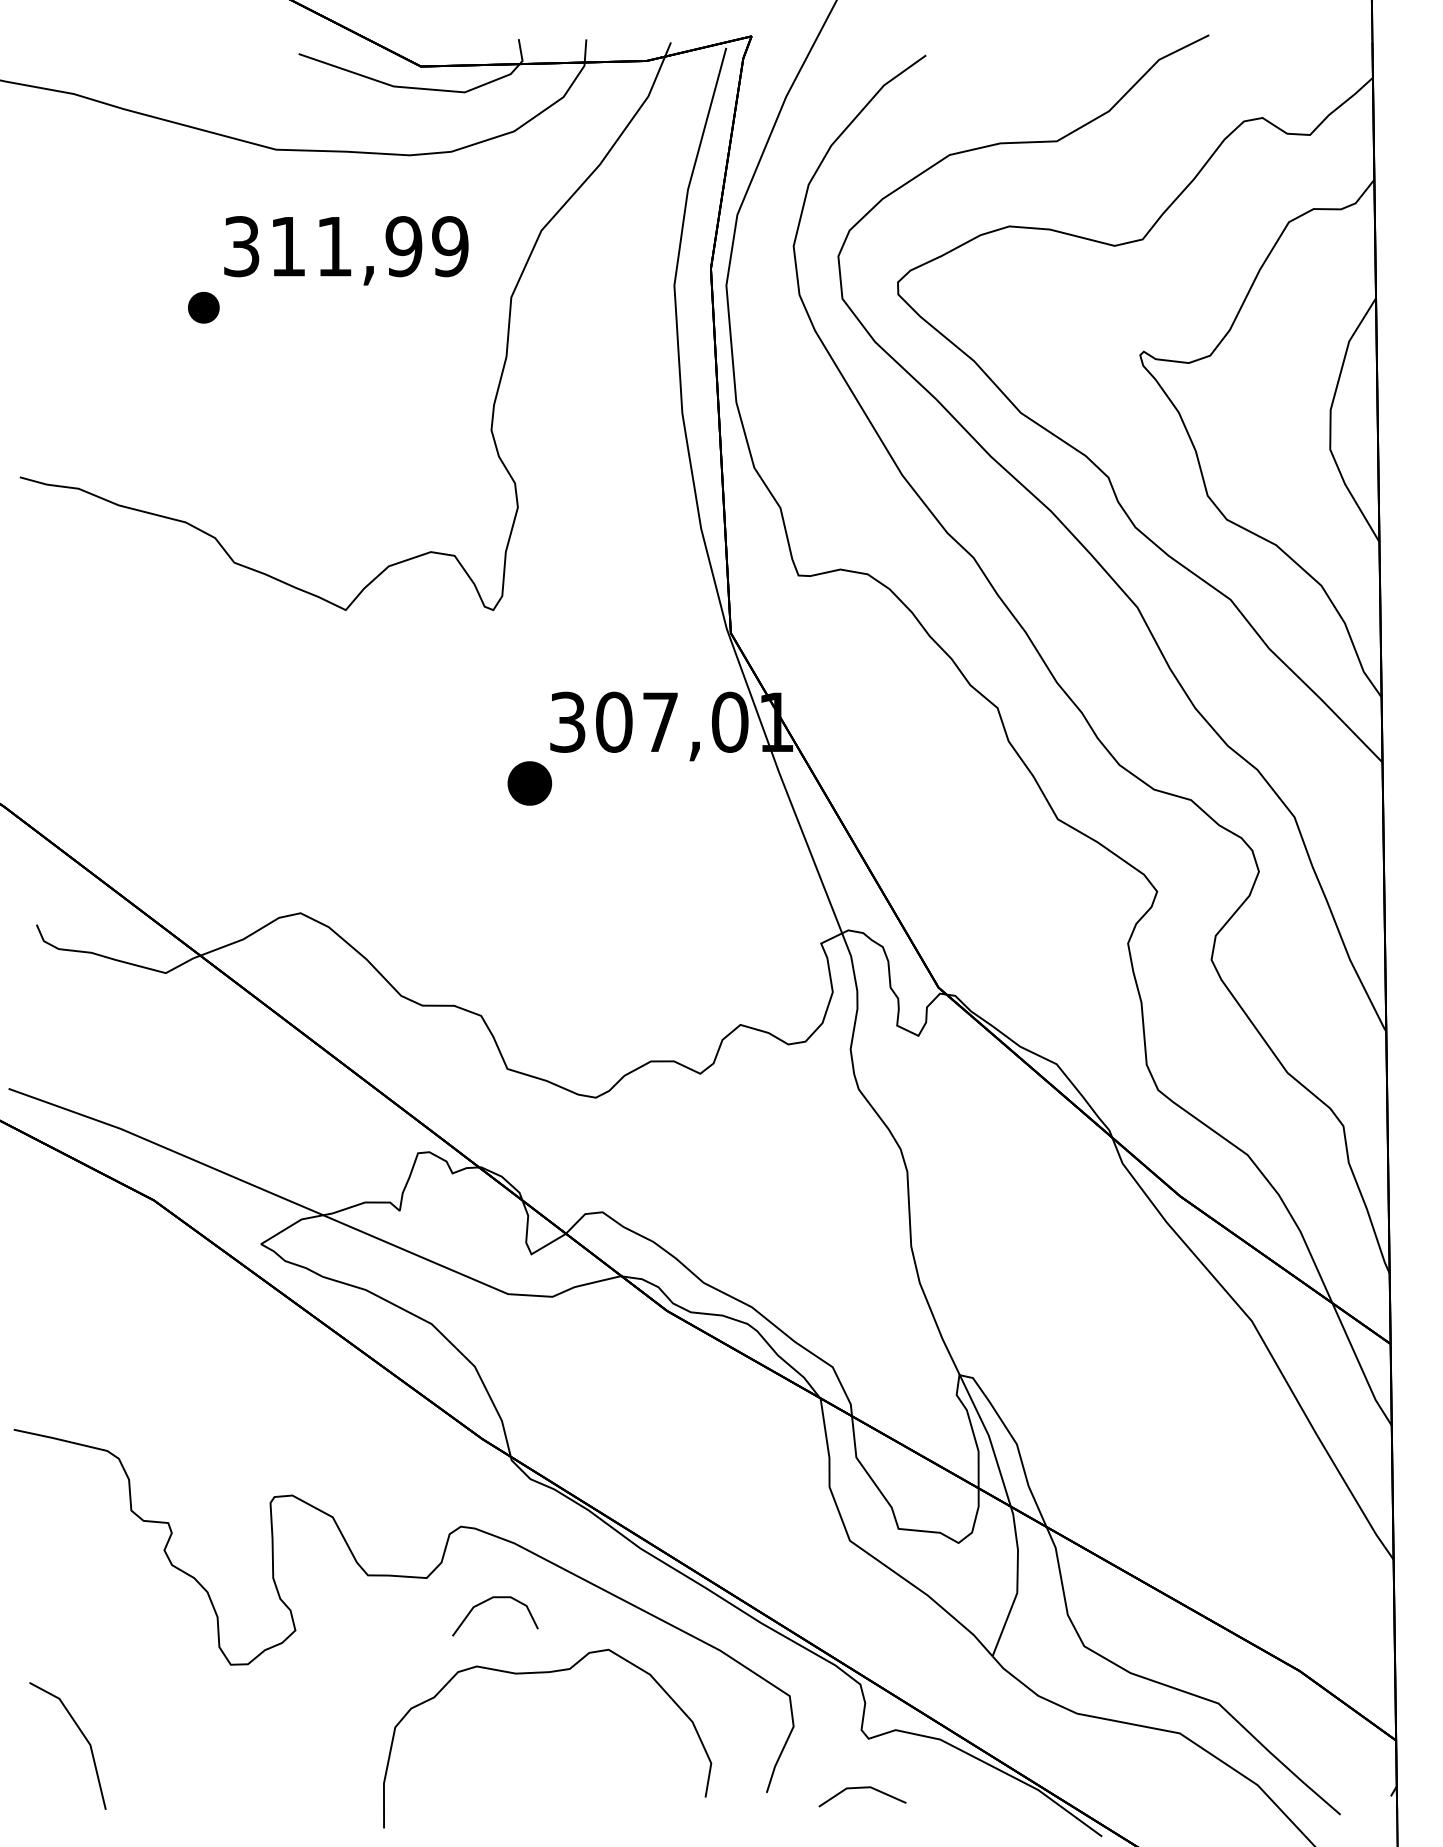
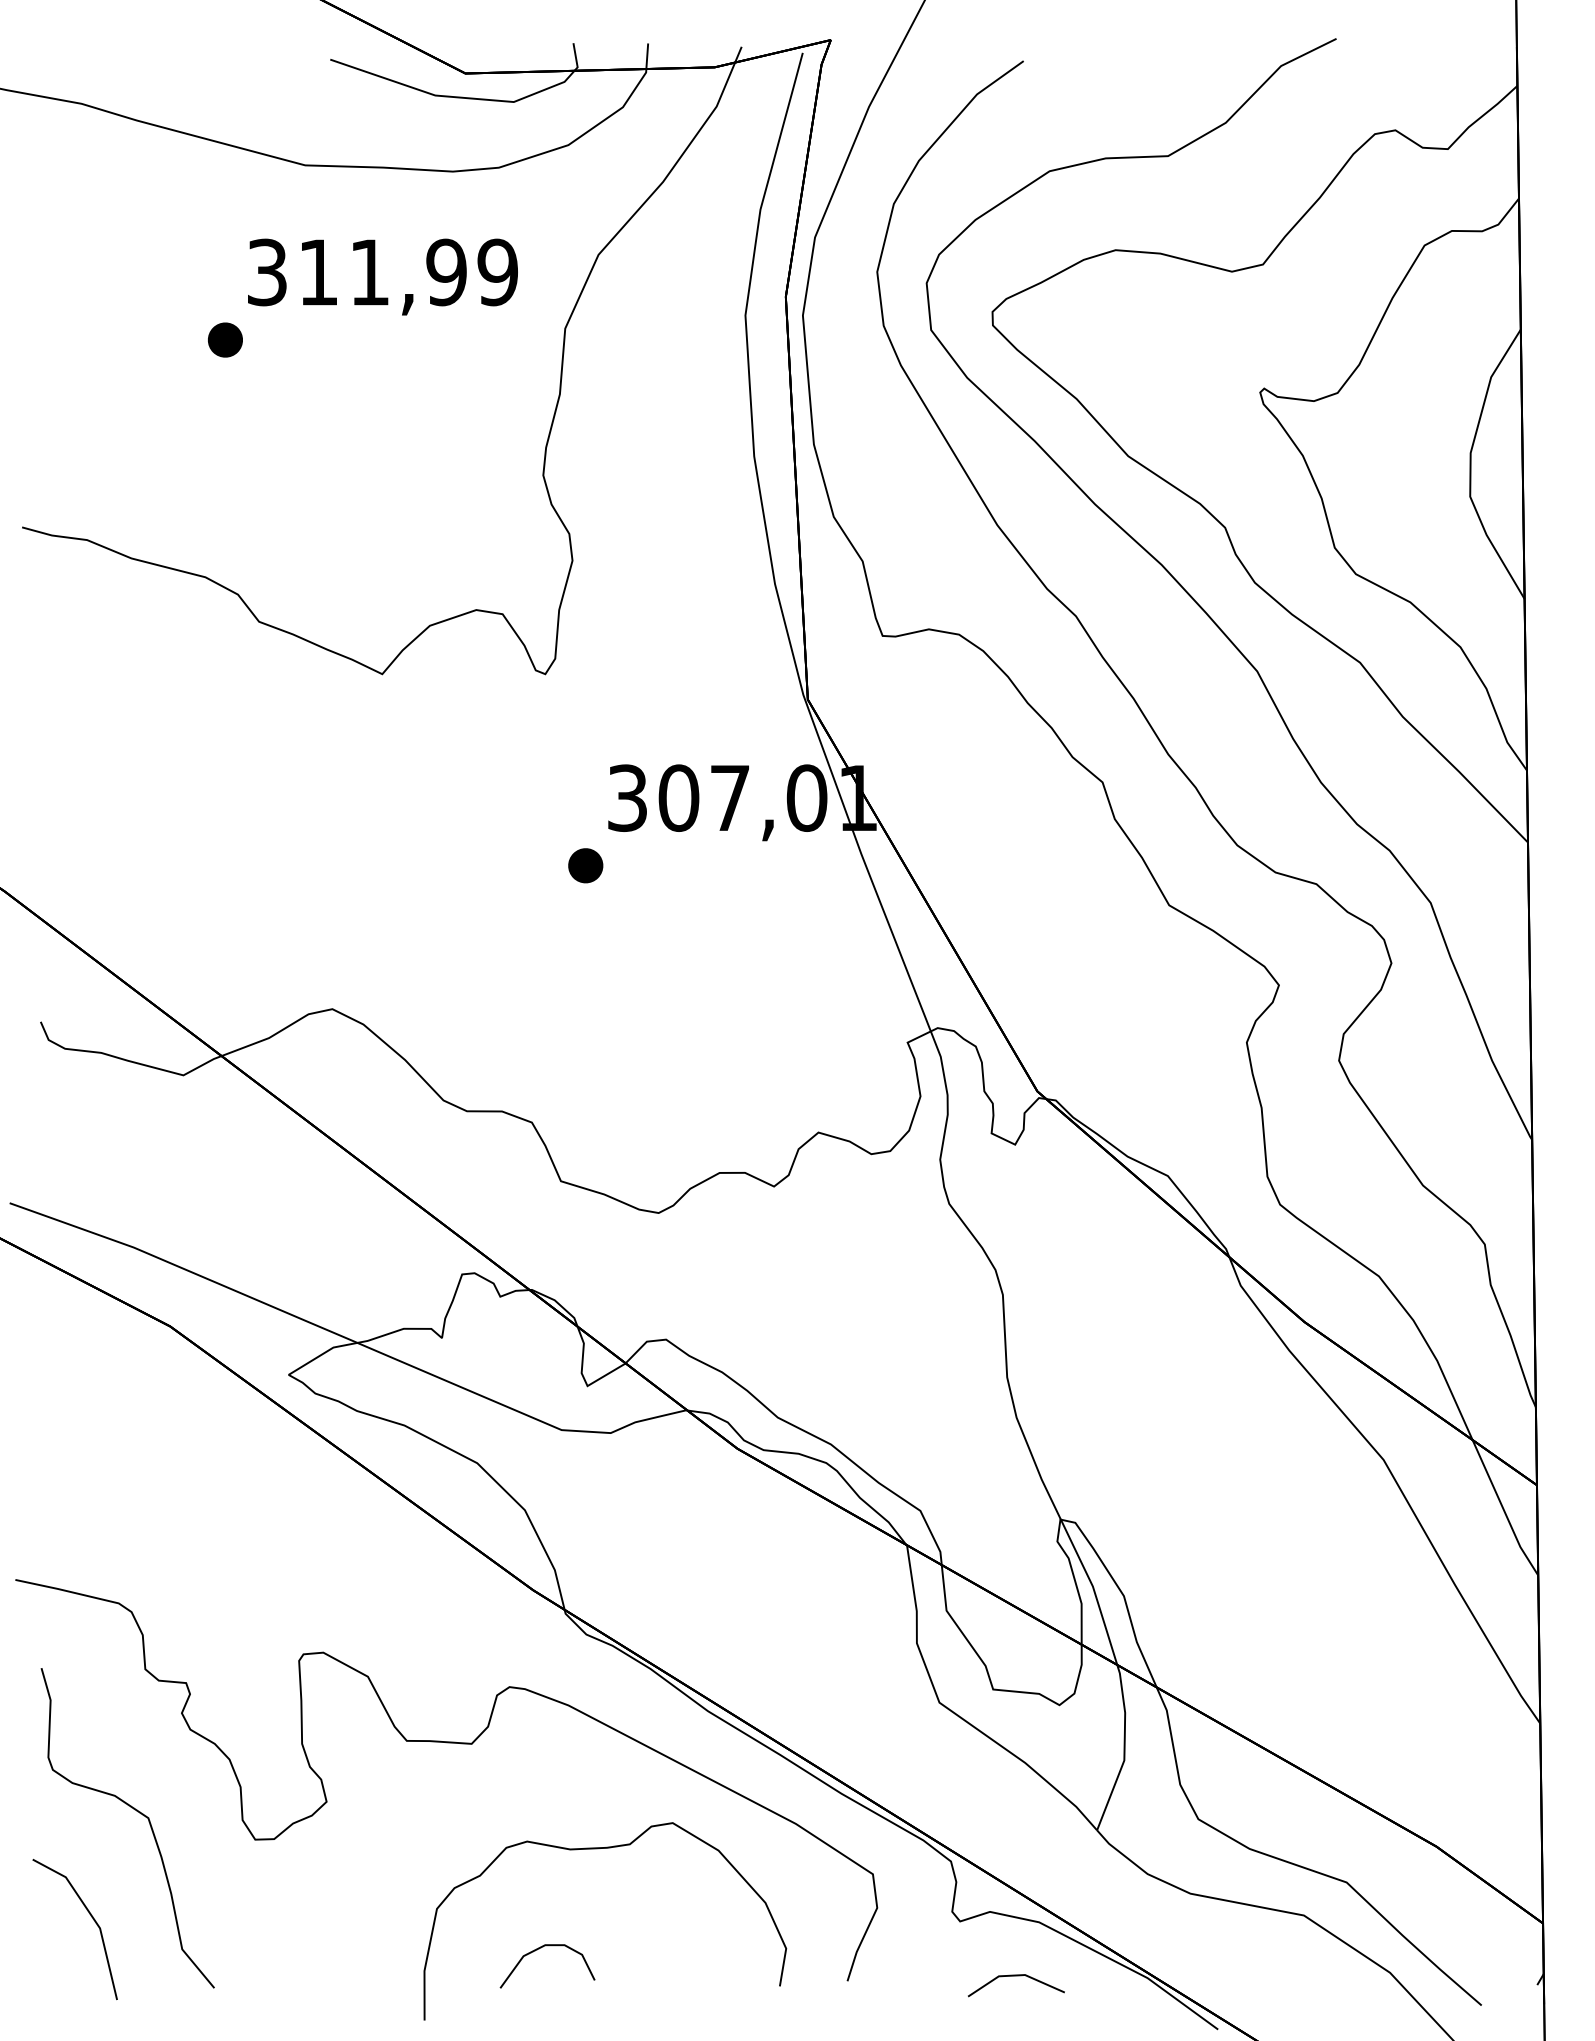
part: (529, 783) -> (585, 865), size x0.71
curve: (487, 1601) -> (538, 1949), moved
curve: (123, 1639) -> (136, 1811), added
line: (862, 1788) -> (1016, 1976), moved

